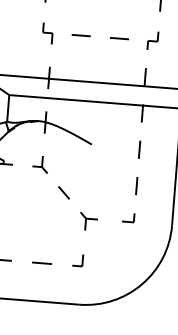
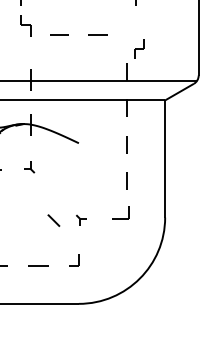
part: (47, 32) -> (25, 25), moved
part: (152, 40) -> (139, 48), moved
part: (40, 163) -> (29, 166), size x0.7
line: (63, 192) -> (53, 220), moved
part: (128, 217) -> (121, 213), size x1.4
part: (88, 221) -> (81, 220), size x0.6

